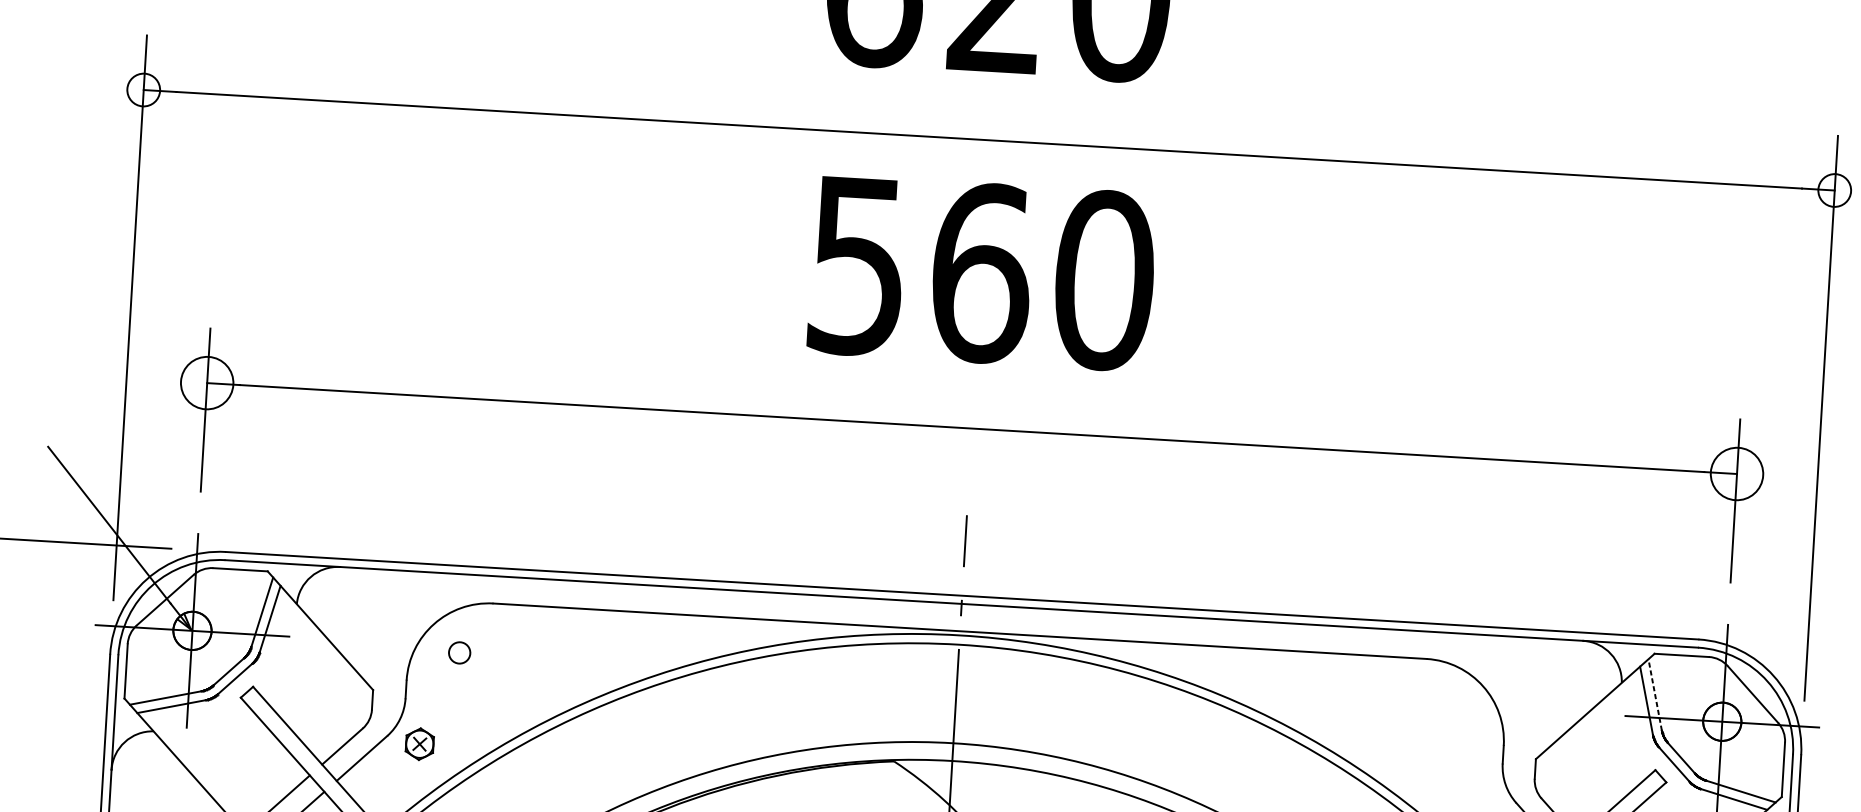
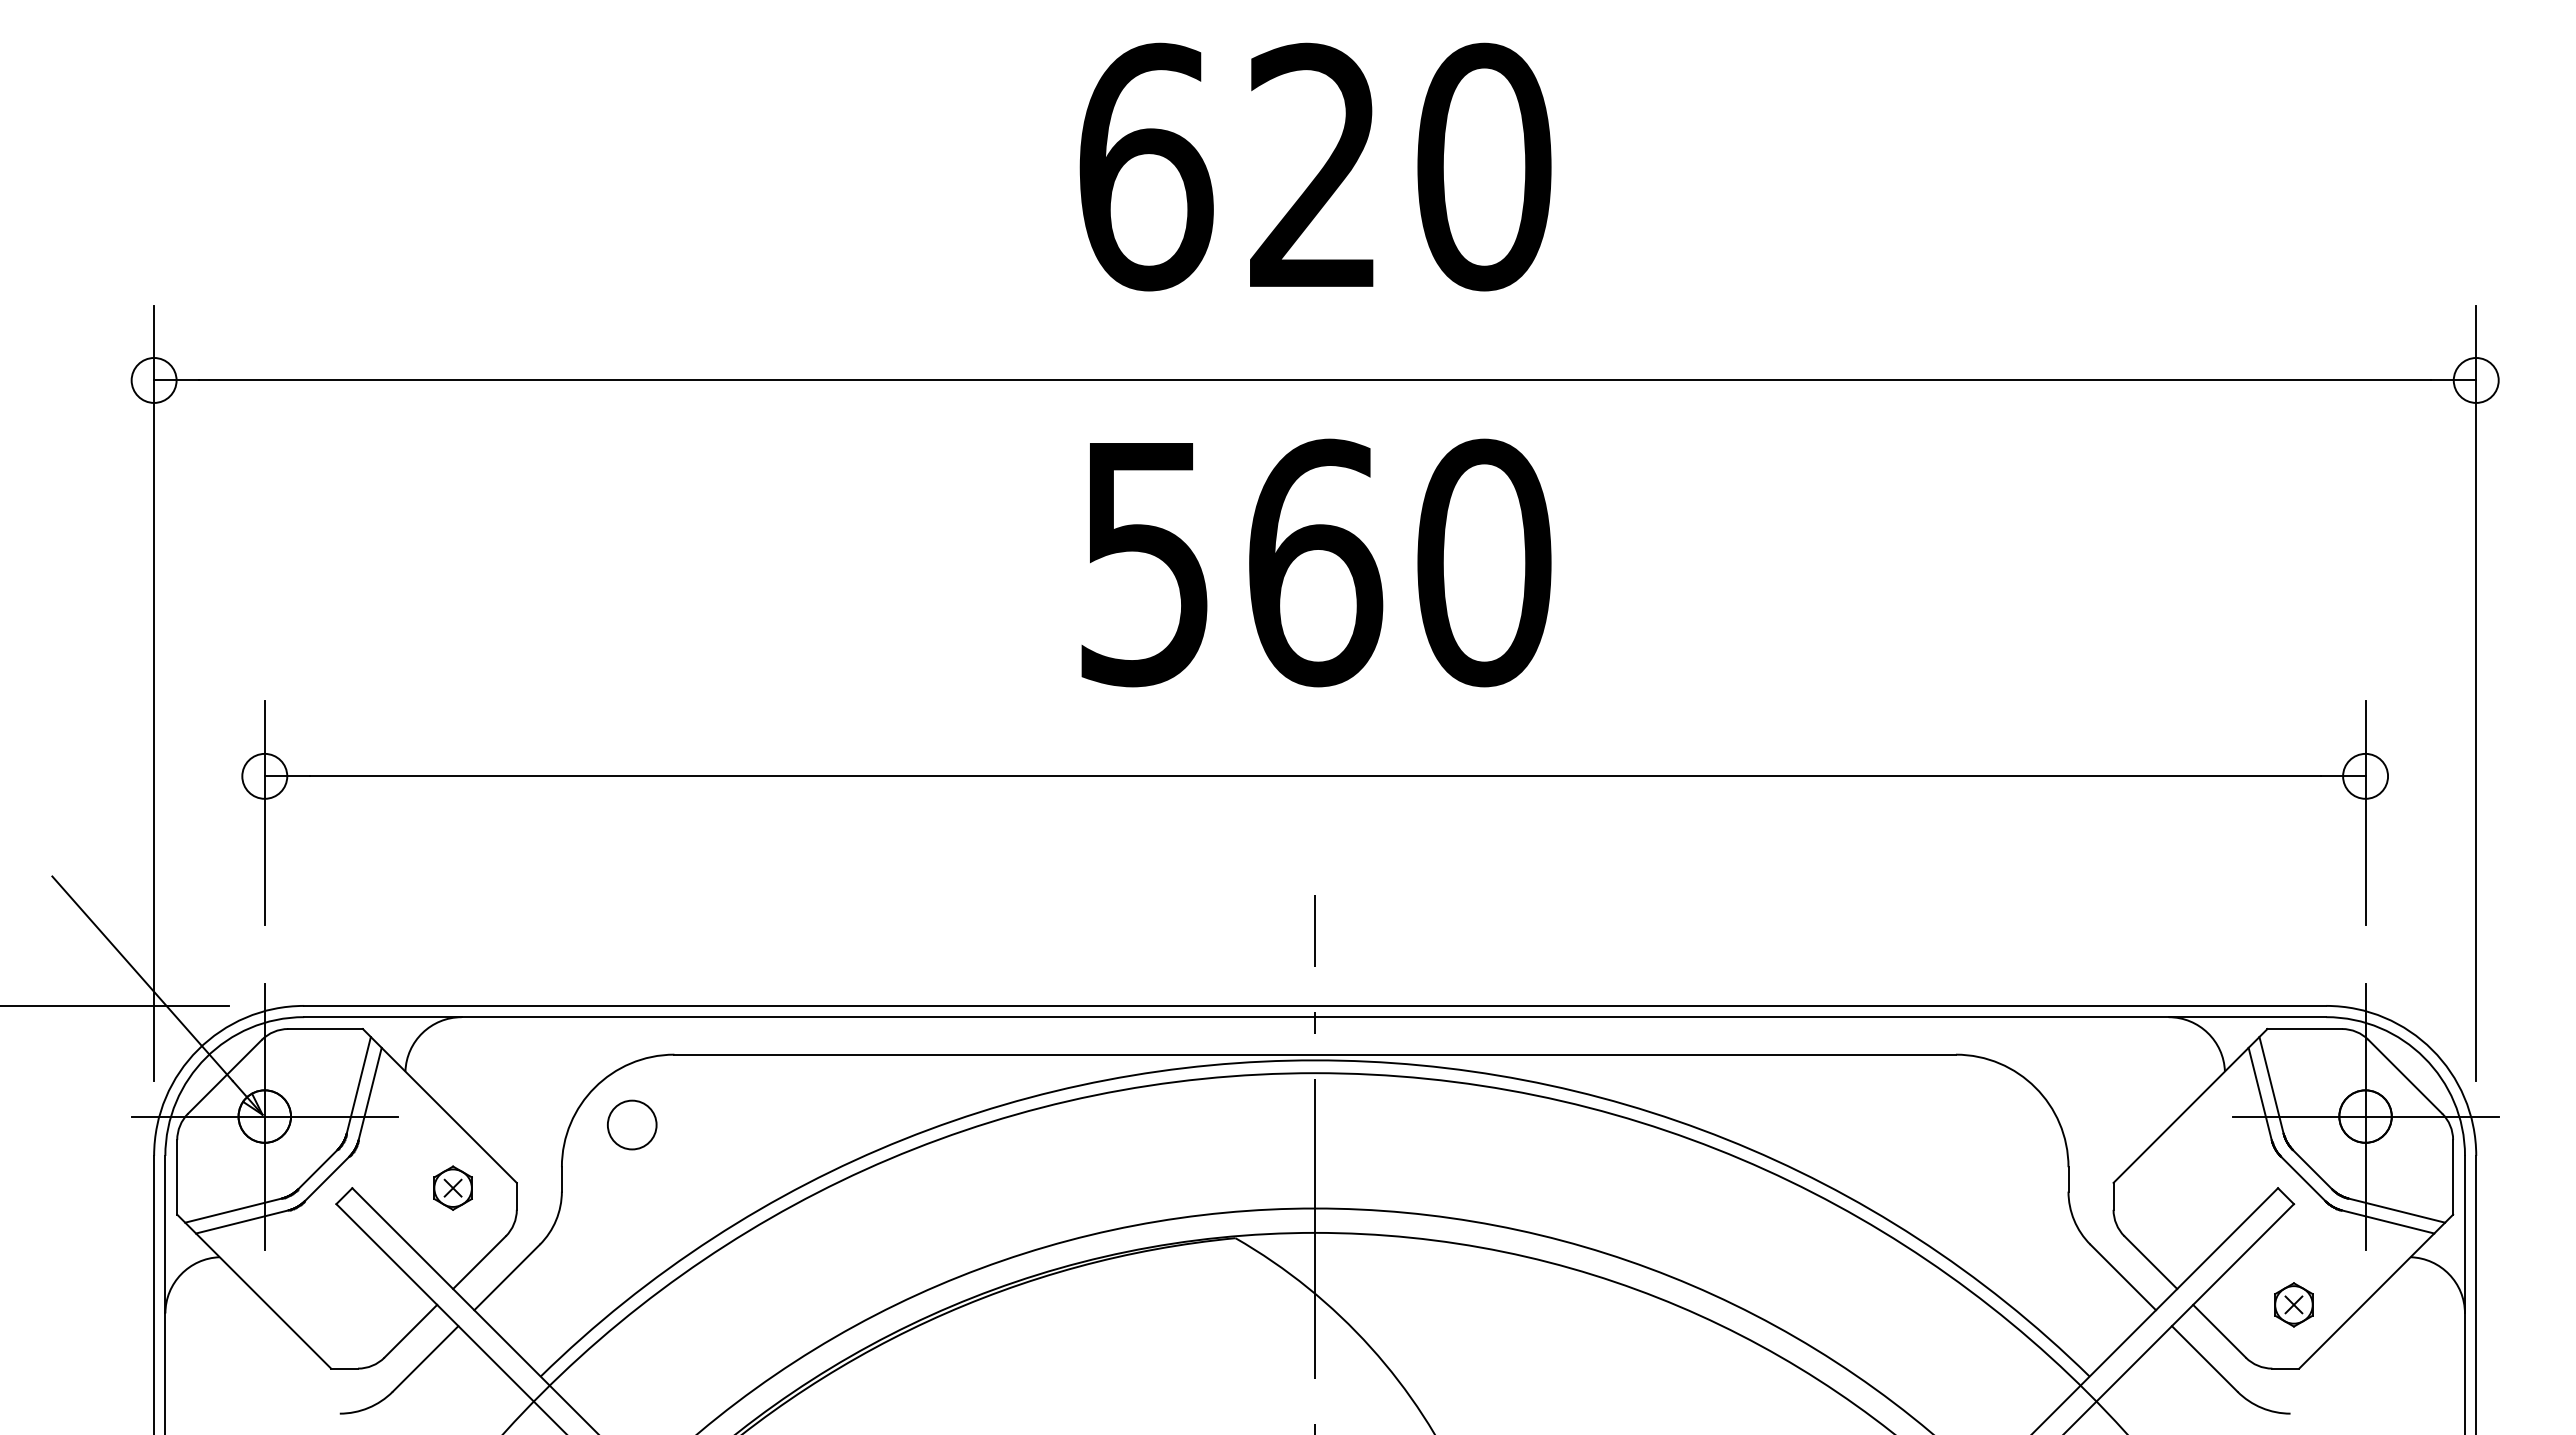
circle: (207, 382) -> (264, 775), size x0.62
circle: (1737, 473) -> (2365, 775), size x0.62
circle: (459, 652) -> (631, 1124), size x1.67
line: (1655, 695) -> (2271, 1085), dashed -> solid
part: (419, 743) -> (452, 1187), moved

